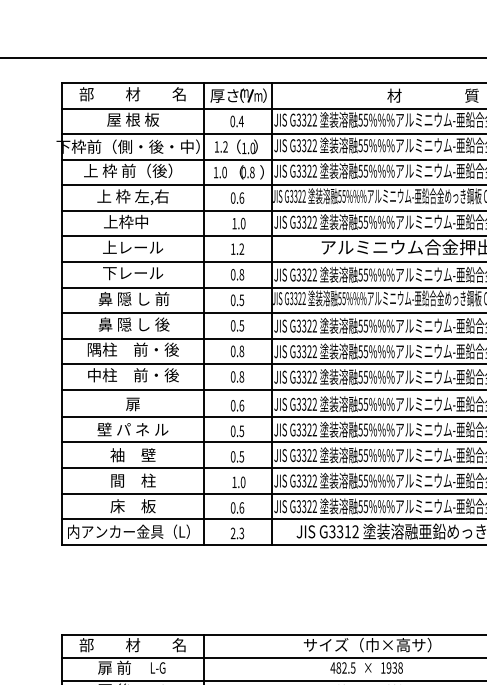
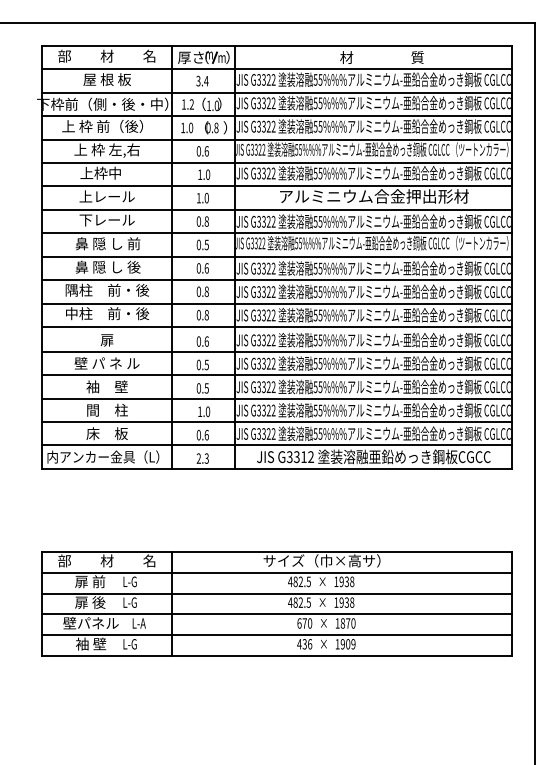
text: (232, 121) -> (198, 81), 0.4 -> 3.4
text: (241, 249) -> (206, 198), 1.2 -> 1.0
text: (241, 325) -> (206, 268), 0.5 -> 0.6

